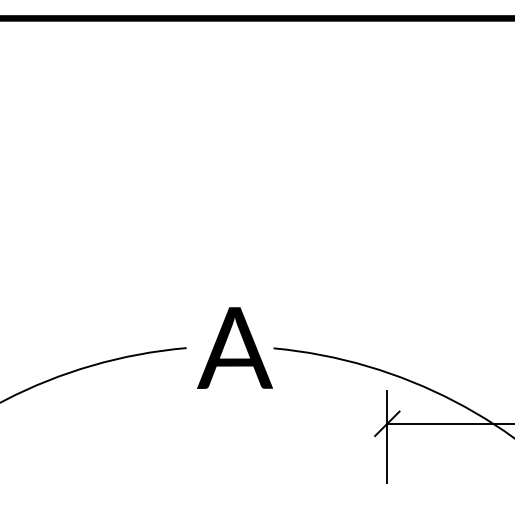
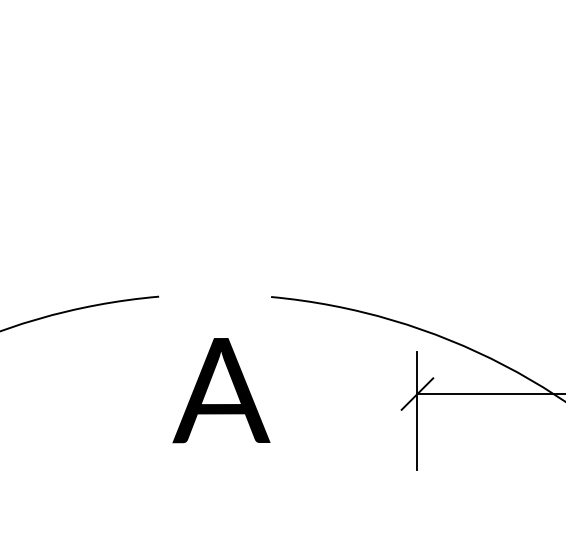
text: (234, 347) -> (220, 389), moved

